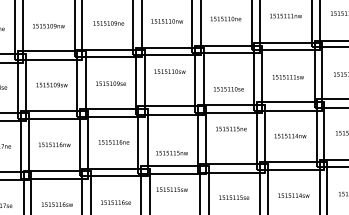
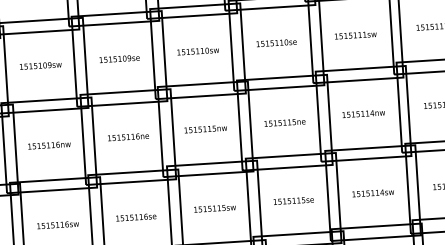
text: (169, 71) -> (197, 51), moved
text: (228, 89) -> (276, 43), moved
text: (231, 128) -> (285, 122), moved
text: (171, 153) -> (205, 129), moved
text: (171, 189) -> (214, 208), moved

